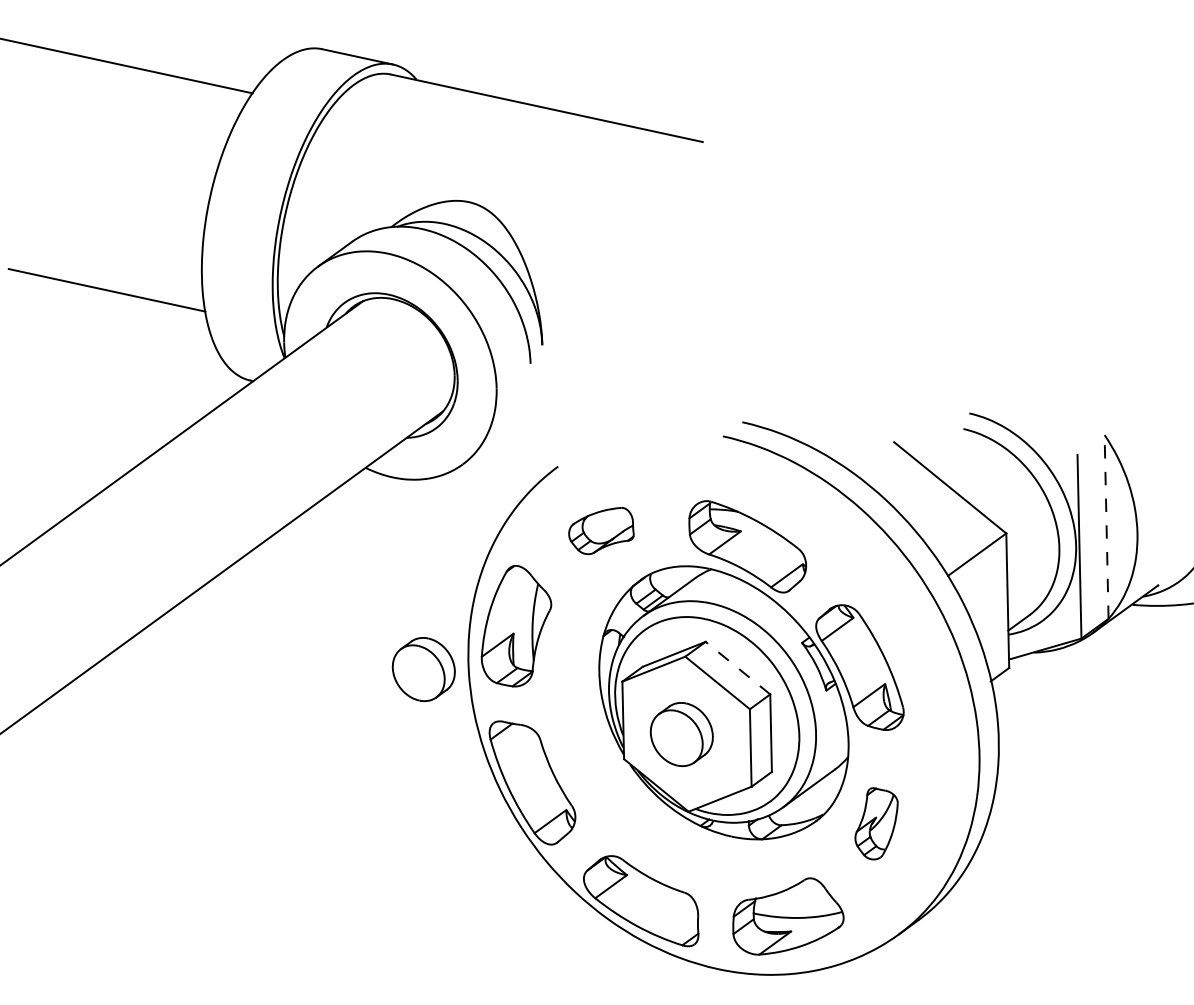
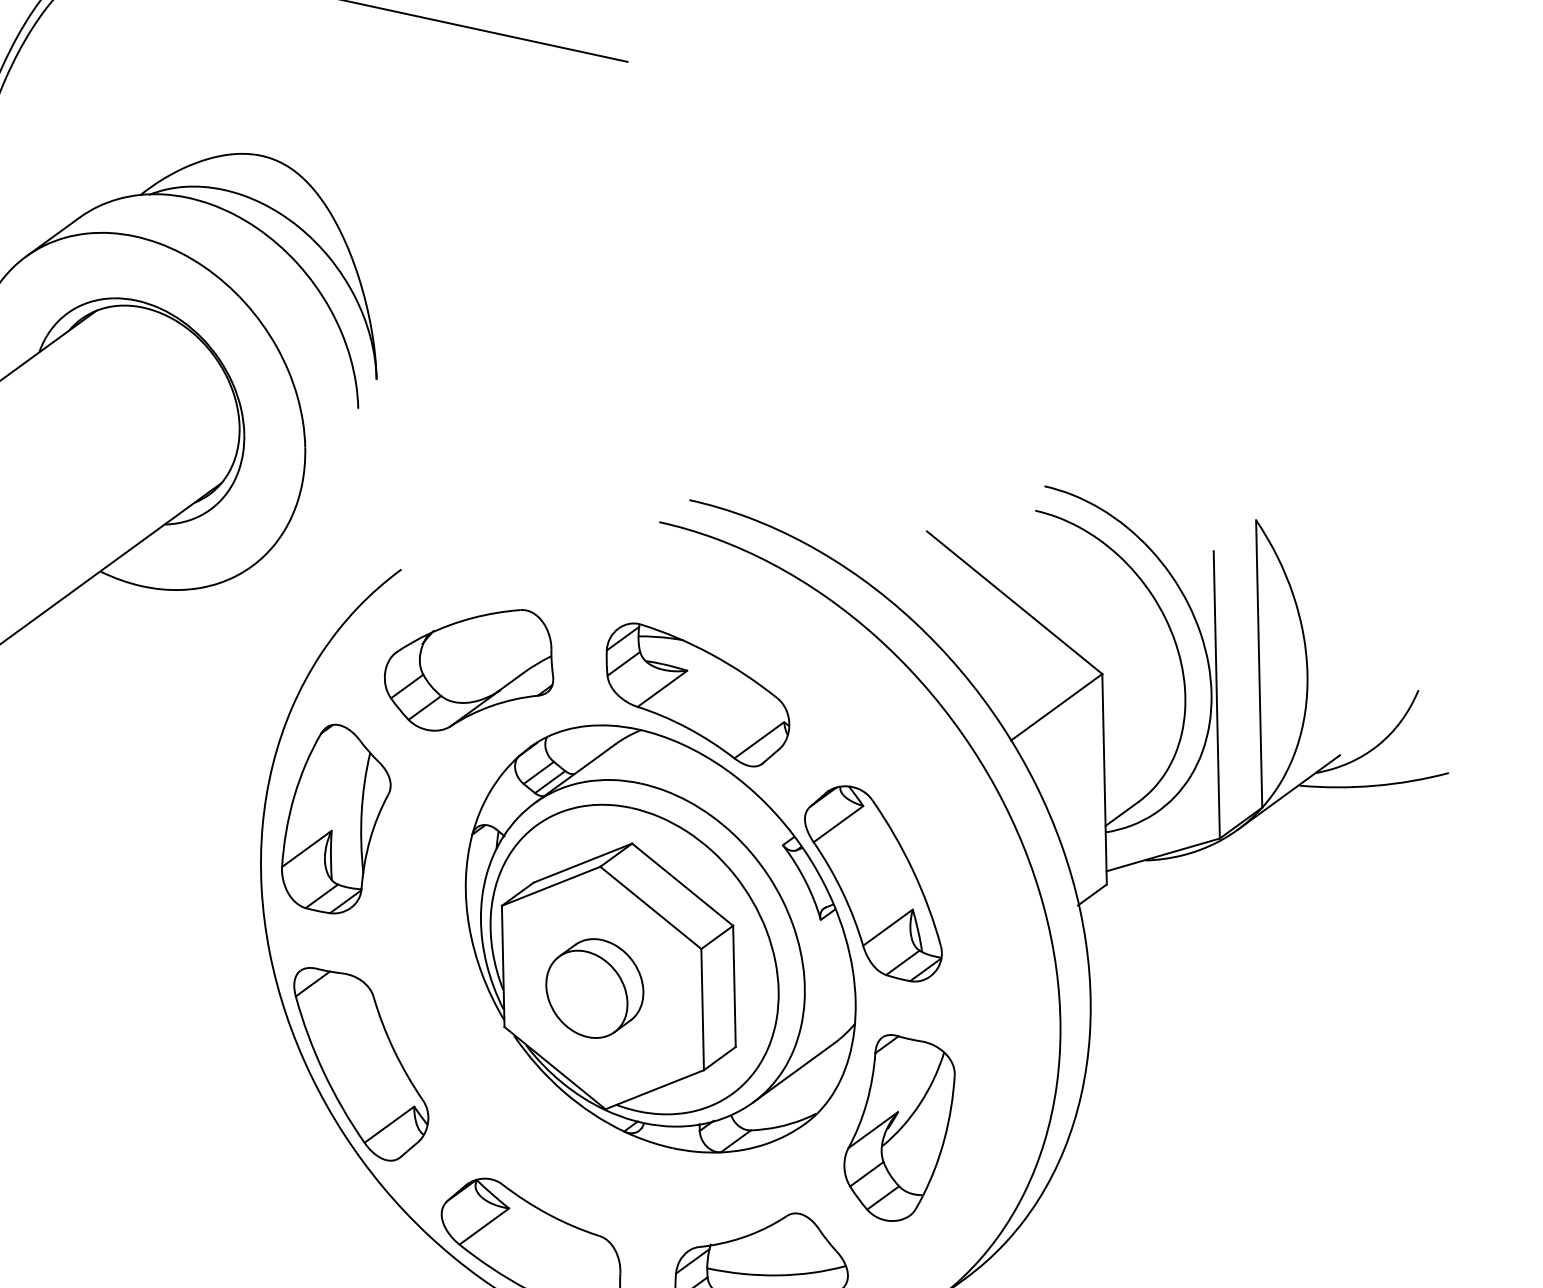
line: (1106, 527) -> (1259, 664), dashed -> solid
part: (601, 530) -> (469, 669), size x1.67
line: (737, 668) -> (681, 885), dashed -> solid
part: (423, 669) -> (190, 886), removed
part: (876, 823) -> (899, 1127), size x1.67

